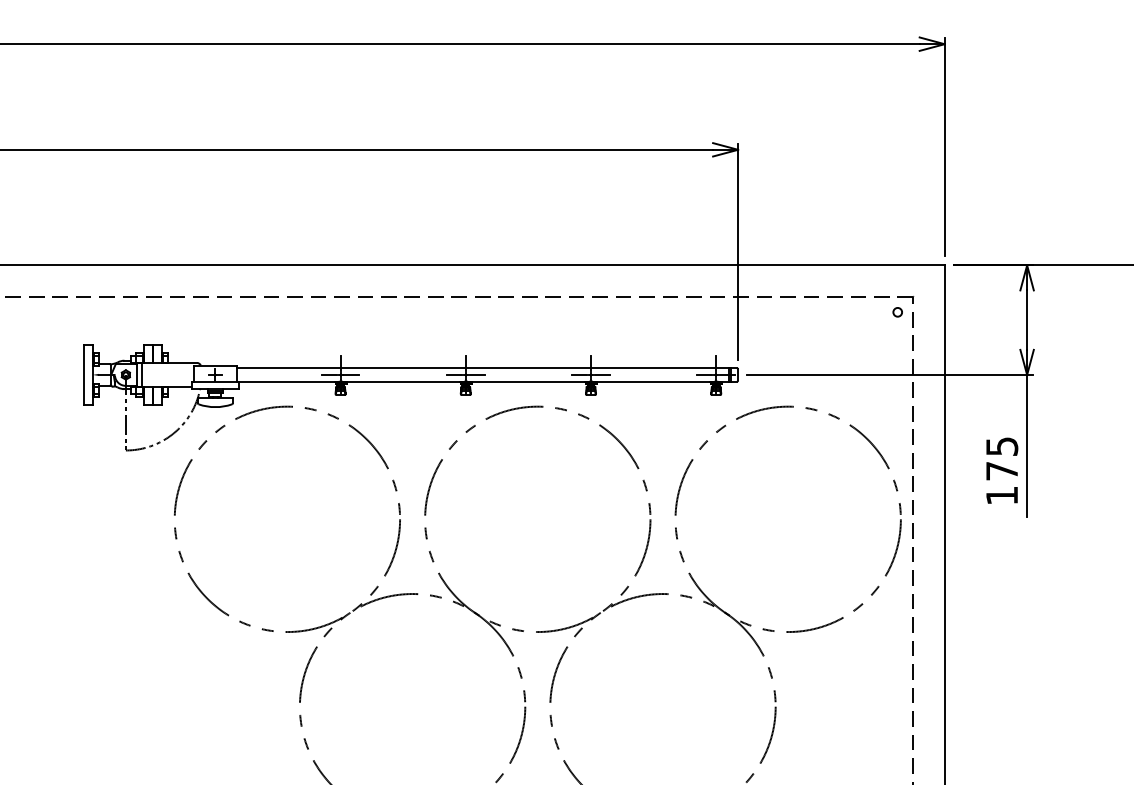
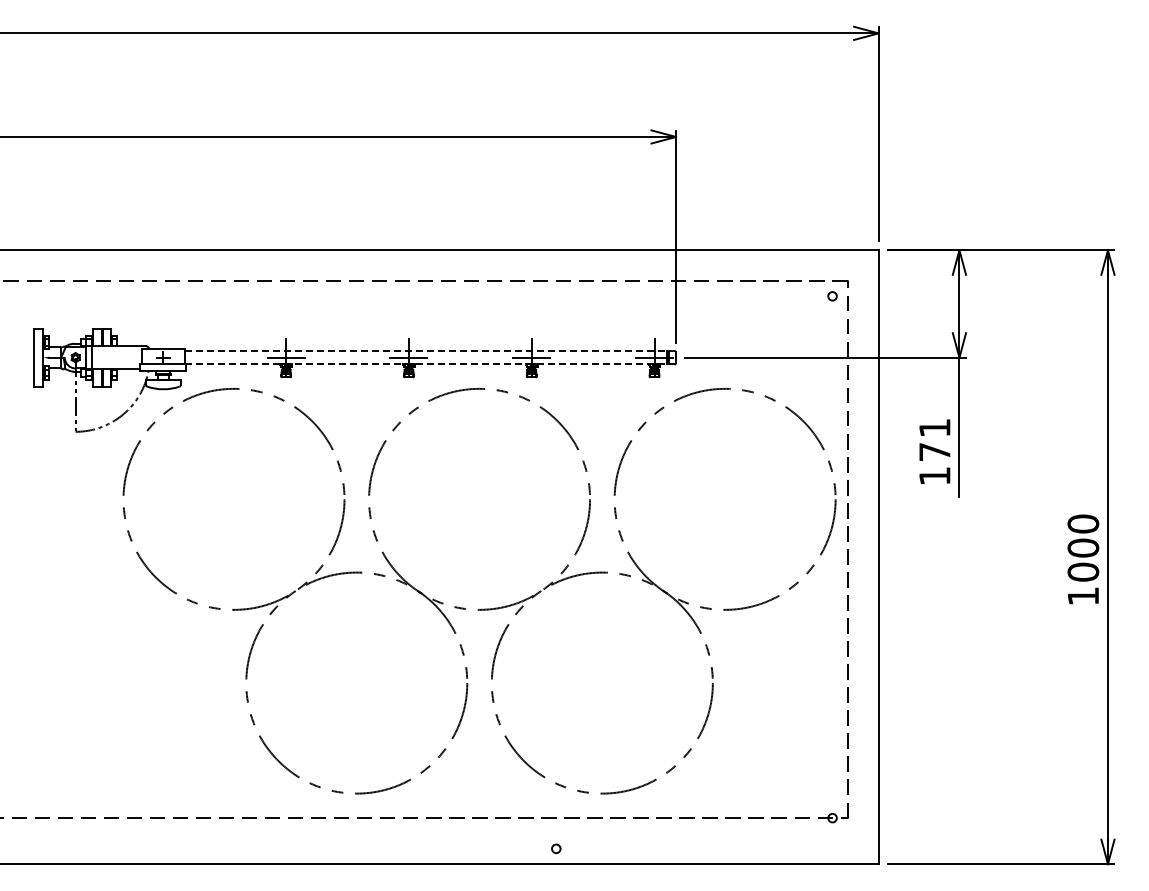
line: (486, 368) -> (429, 351), solid -> dashed
line: (486, 381) -> (429, 364), solid -> dashed
text: (1001, 447) -> (934, 428), 175 -> 171

